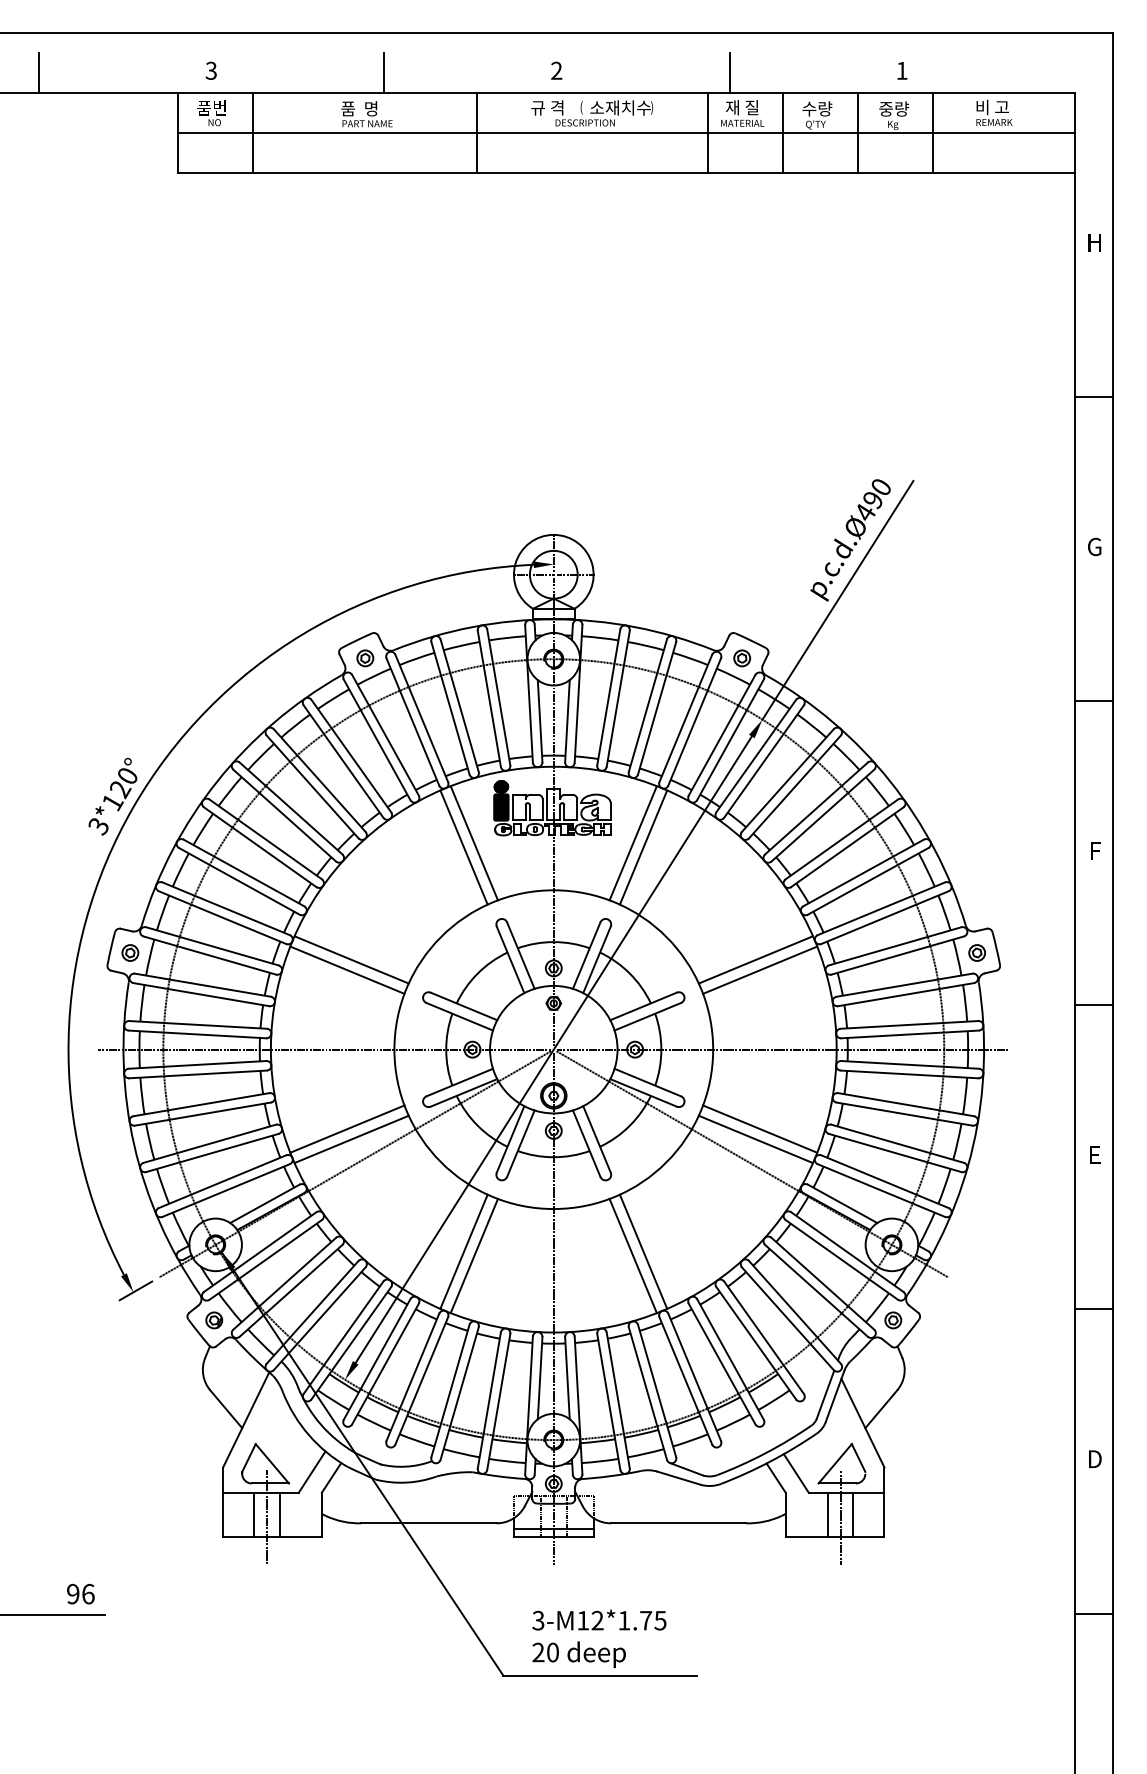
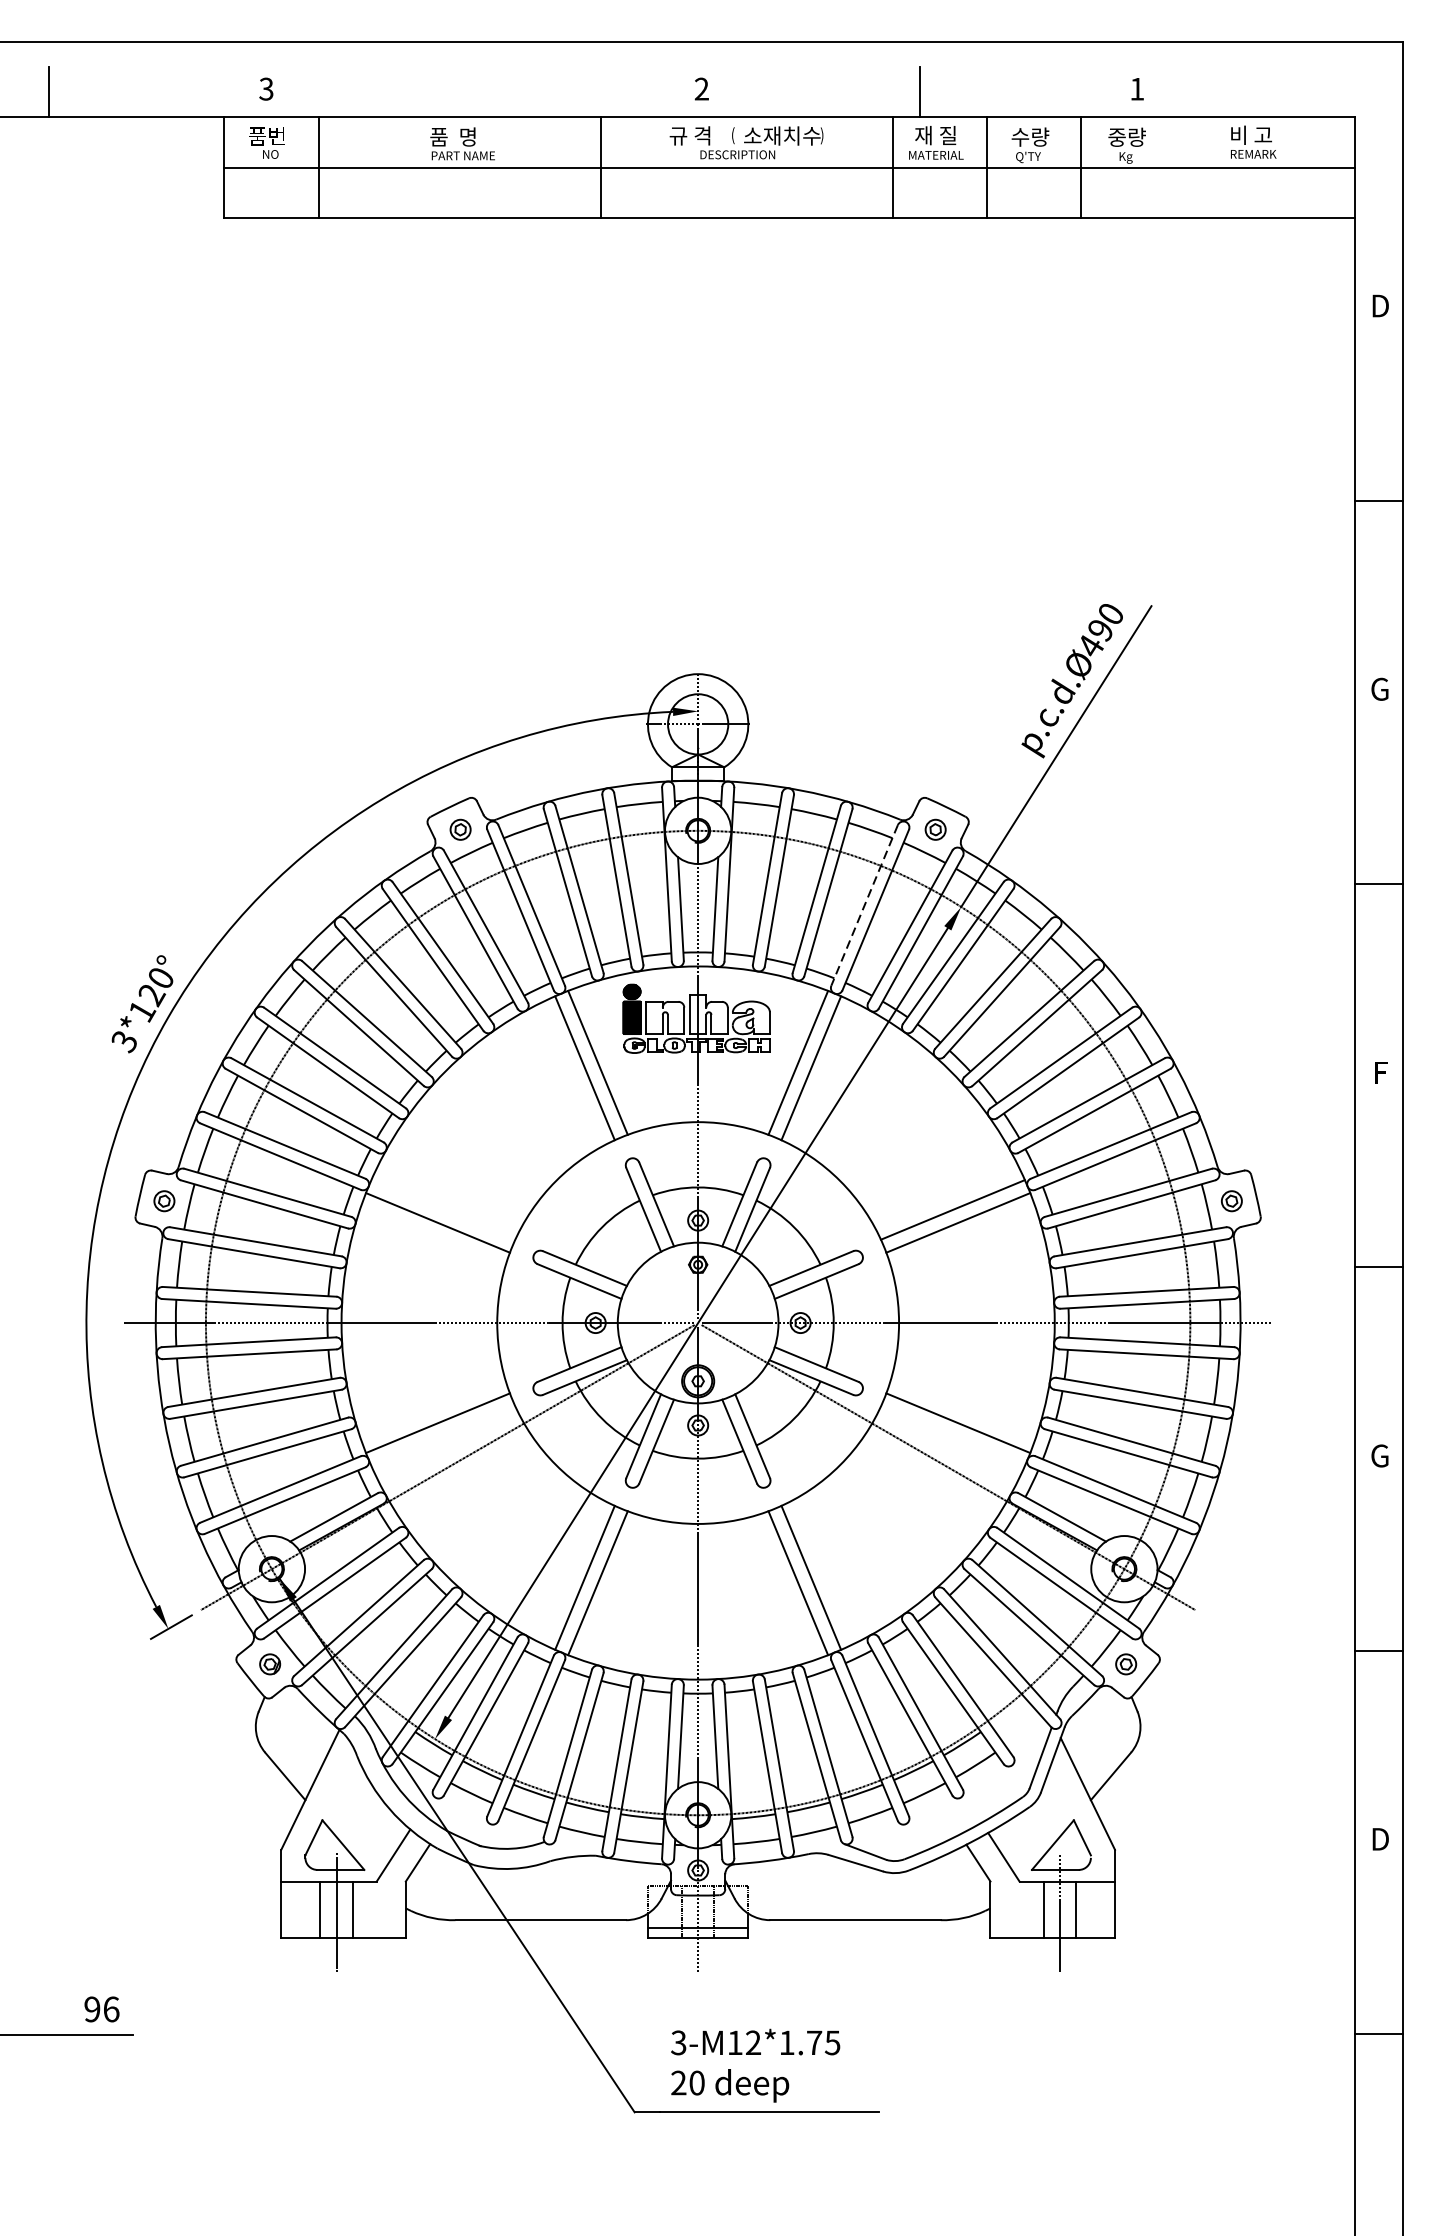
line: (384, 73) -> (484, 92), removed
line: (932, 132) -> (1175, 166), removed
text: (1094, 242) -> (1379, 305), H -> D
line: (685, 718) -> (864, 905), solid -> dashed
line: (351, 959) -> (443, 1209), removed
line: (351, 1139) -> (443, 1436), removed
line: (755, 1139) -> (952, 1436), removed
text: (1094, 1155) -> (1379, 1456), E -> G

